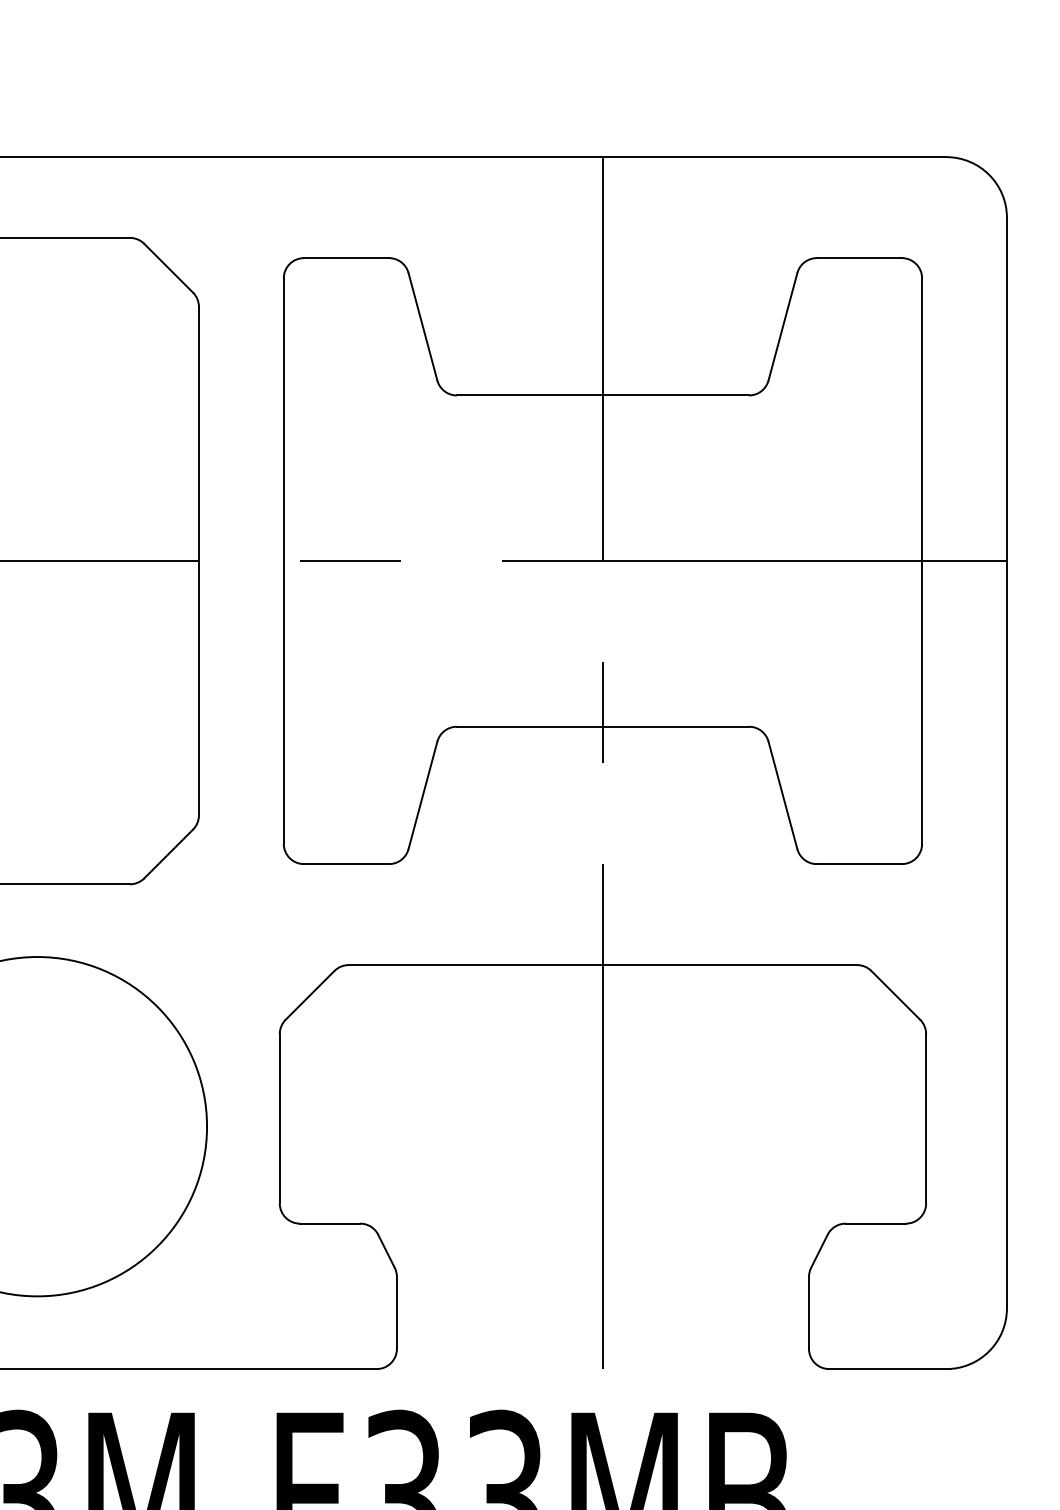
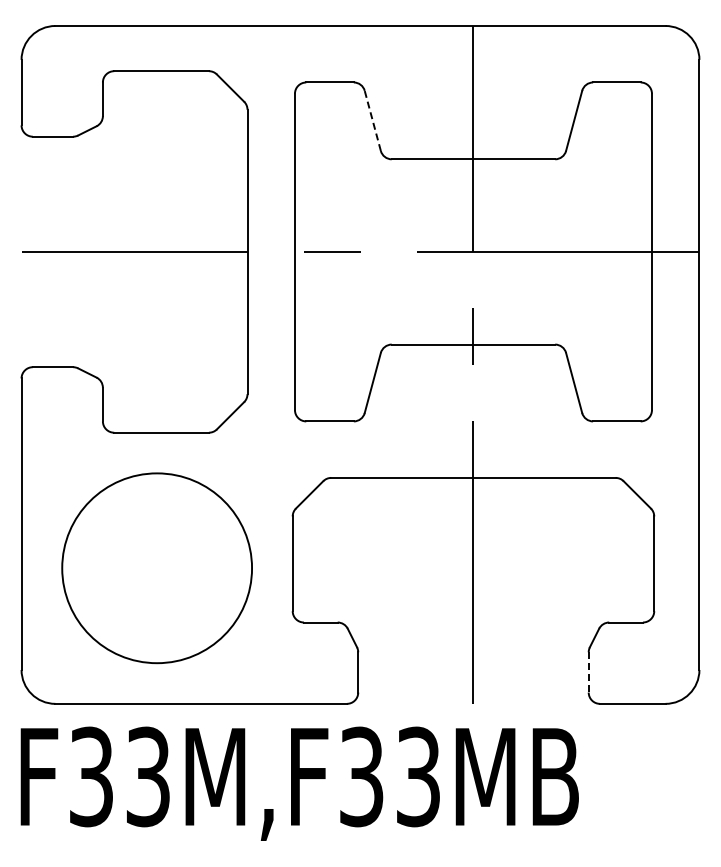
line: (422, 326) -> (372, 120), solid -> dashed
line: (808, 1313) -> (588, 672), solid -> dashed

